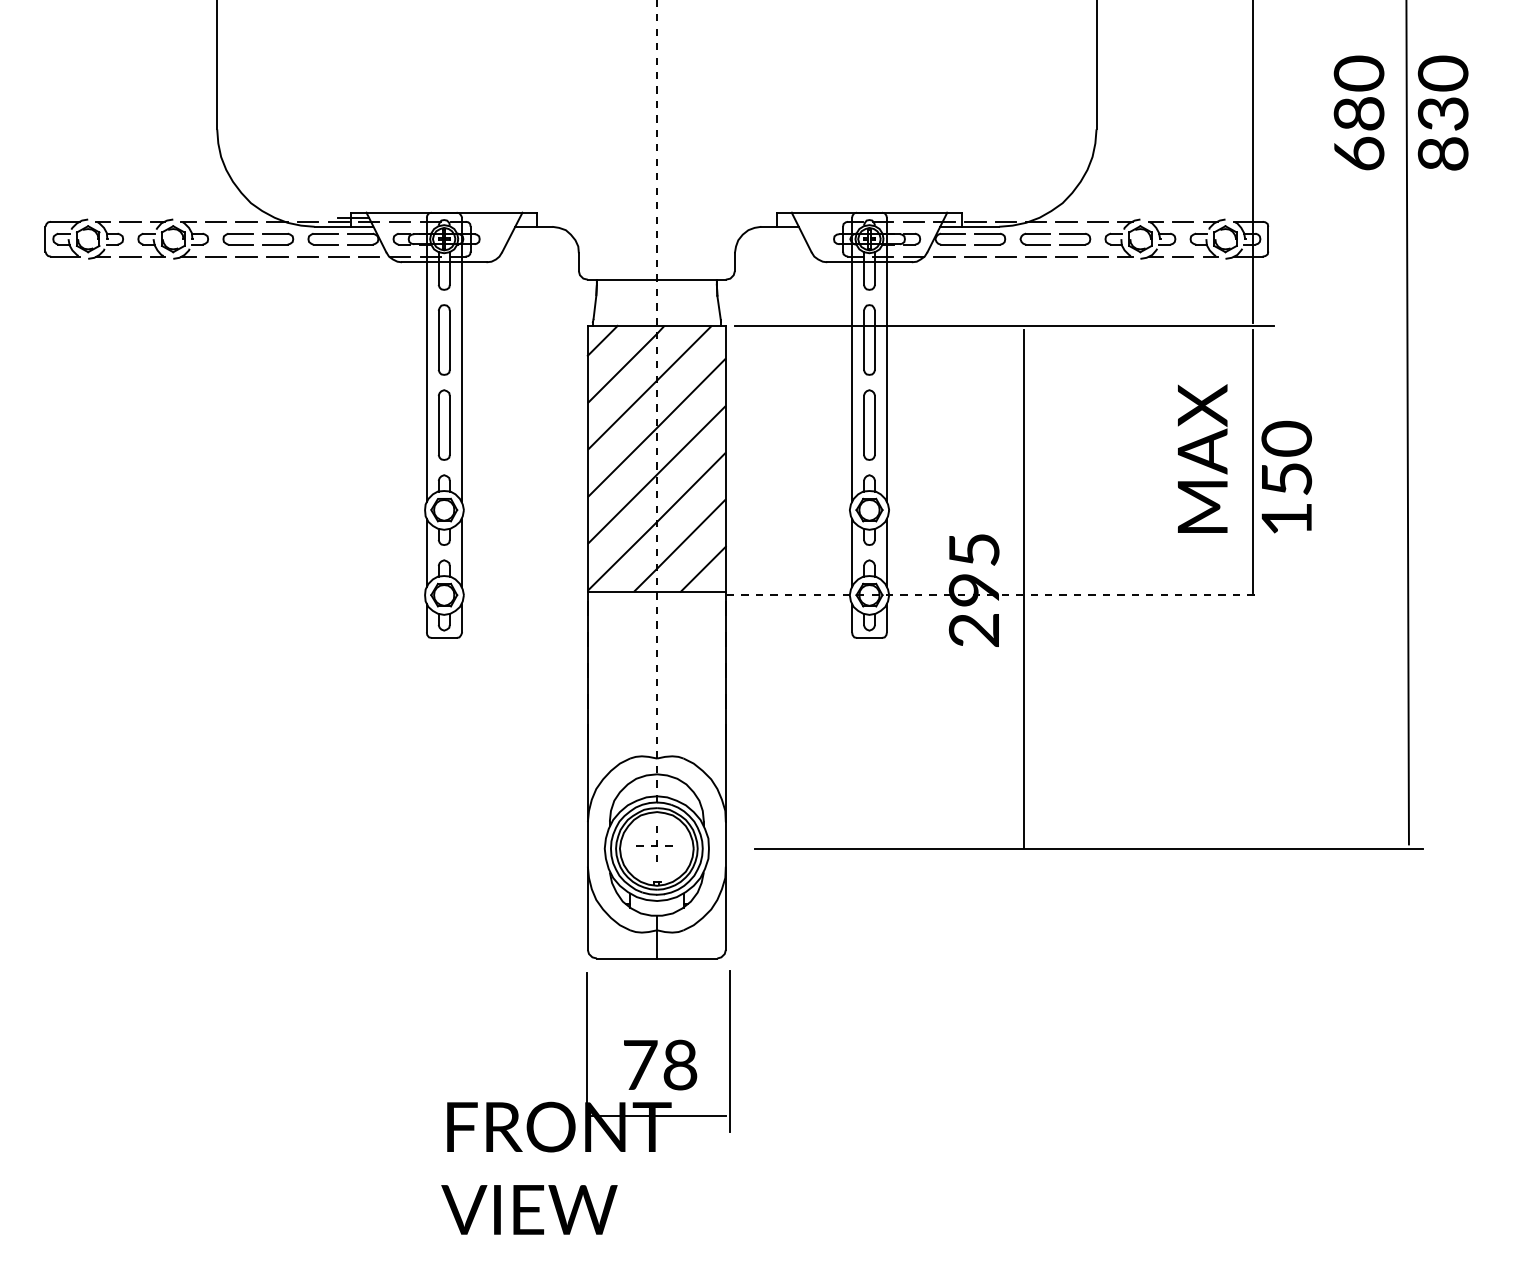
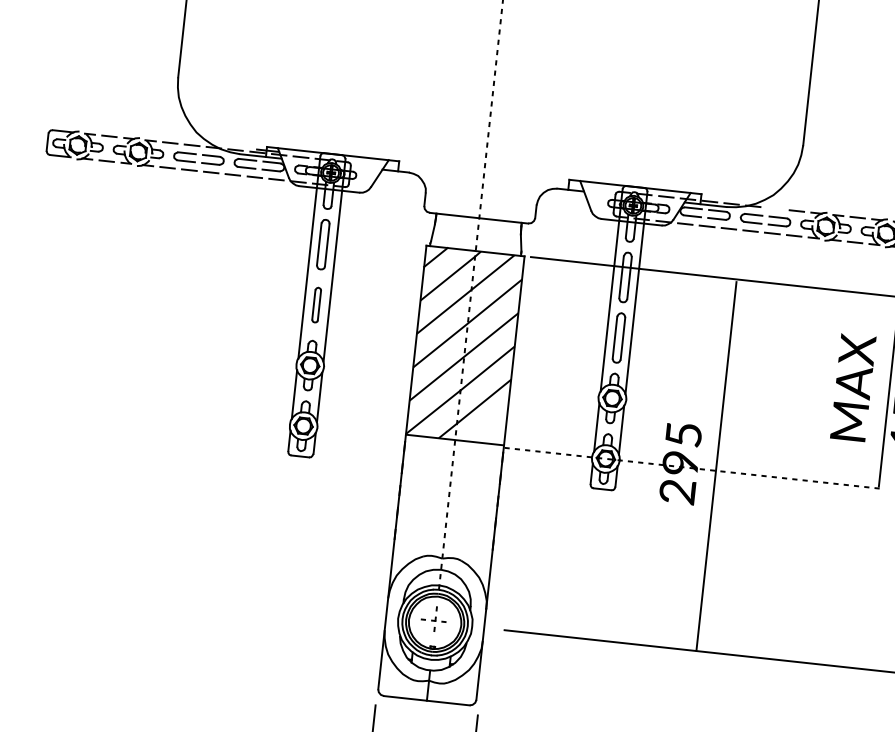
line: (1066, 221) -> (774, 208), removed
part: (443, 424) -> (316, 304), size x0.7
line: (702, 568) -> (489, 427), removed

